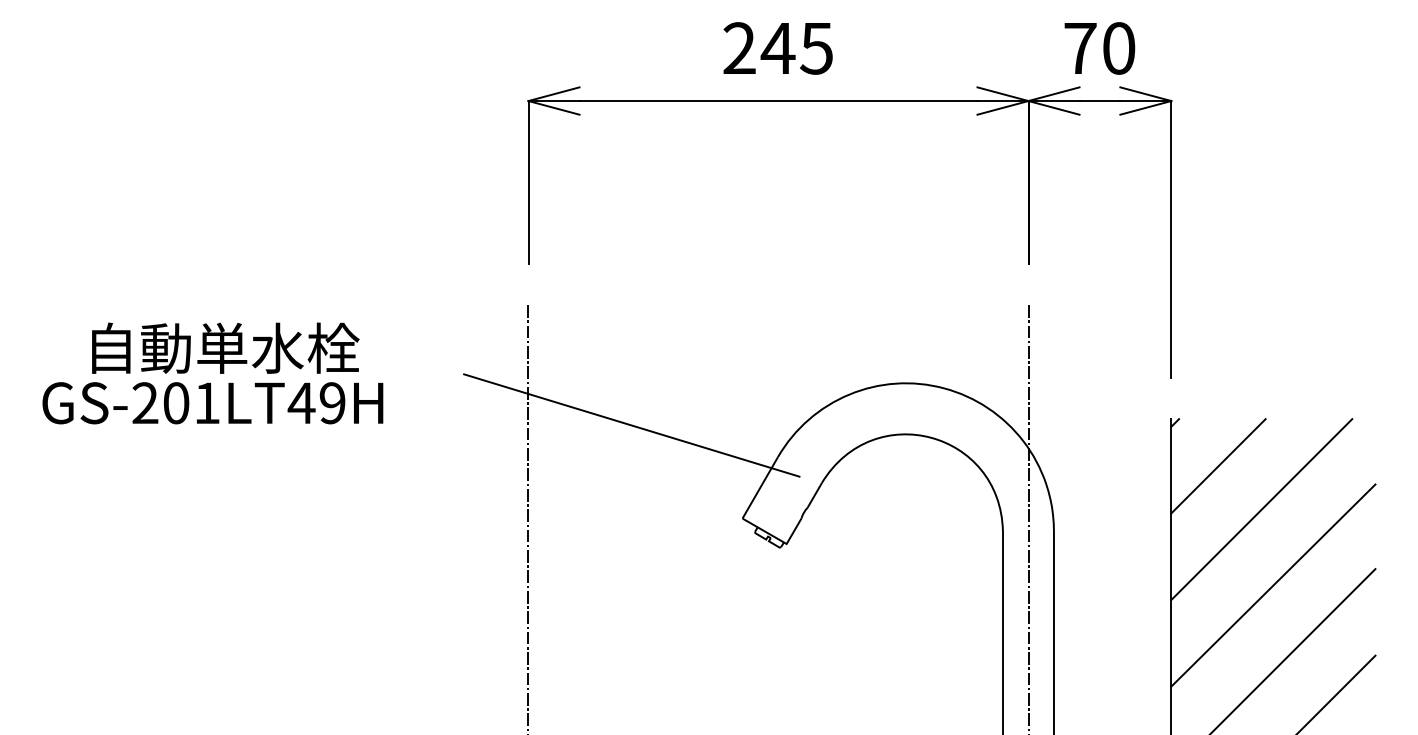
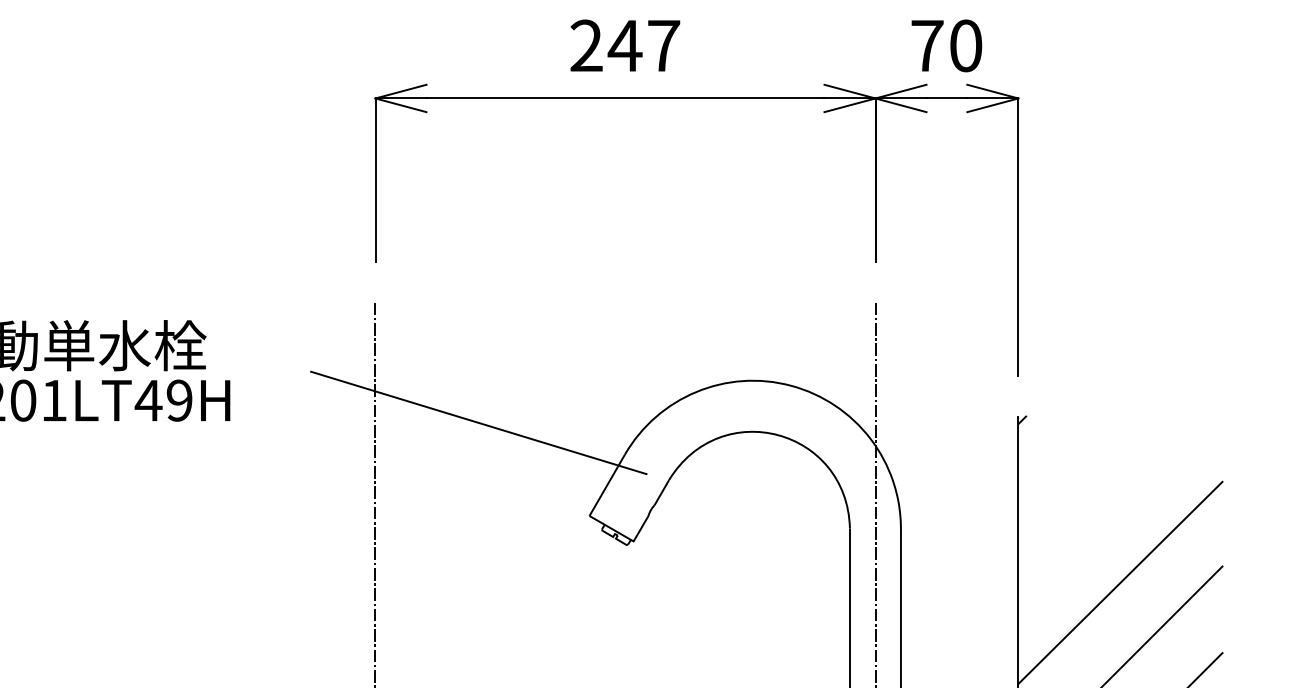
text: (816, 48) -> (663, 45), 245 -> 247
line: (1218, 466) -> (1065, 463), removed
line: (1261, 509) -> (1108, 506), removed

